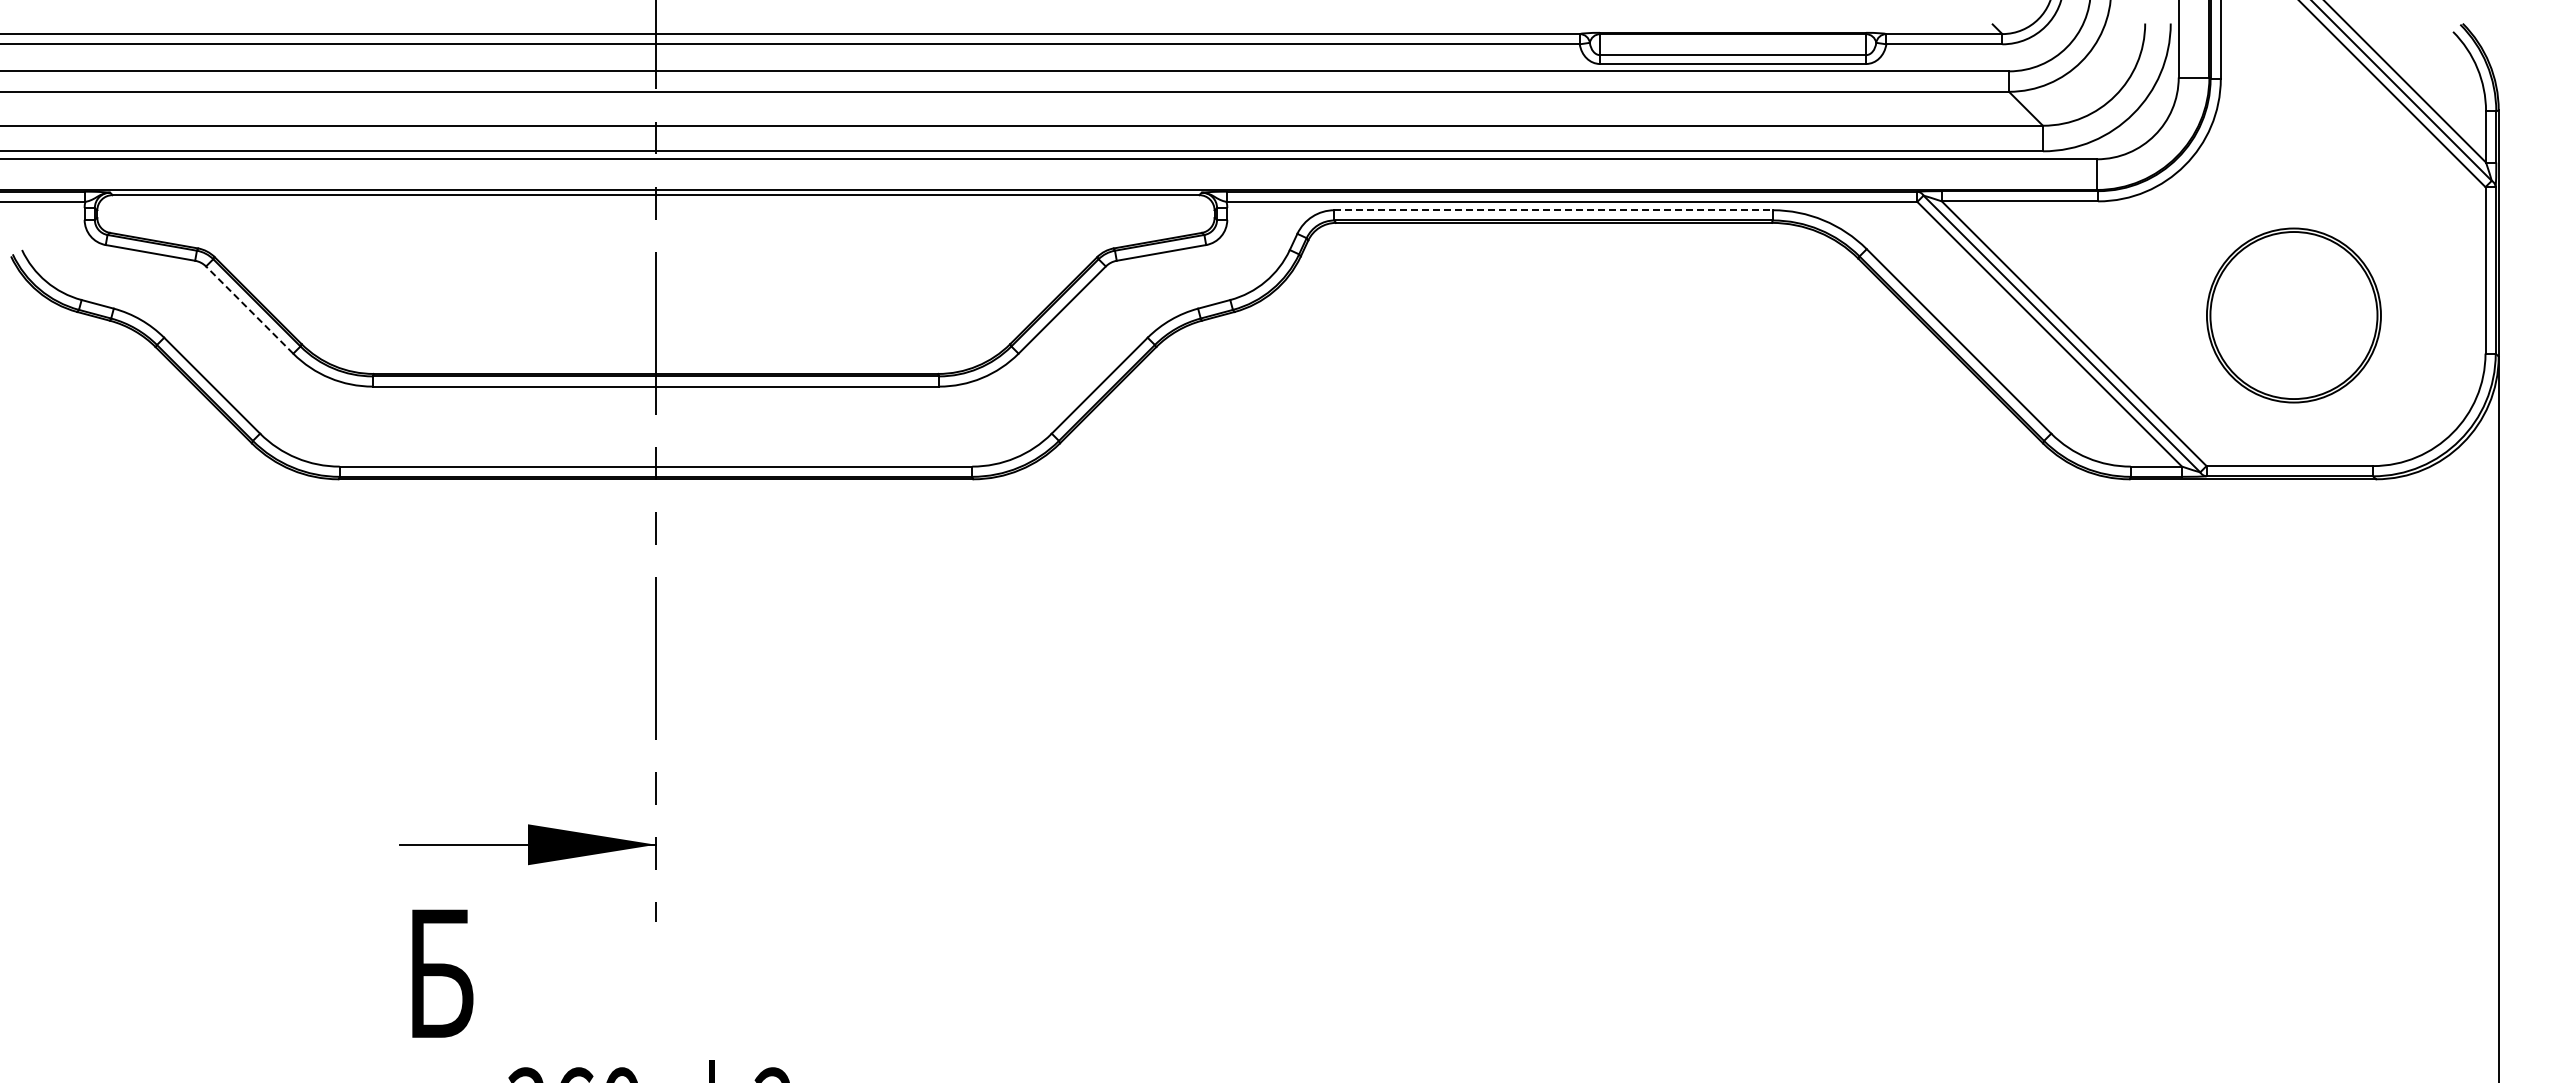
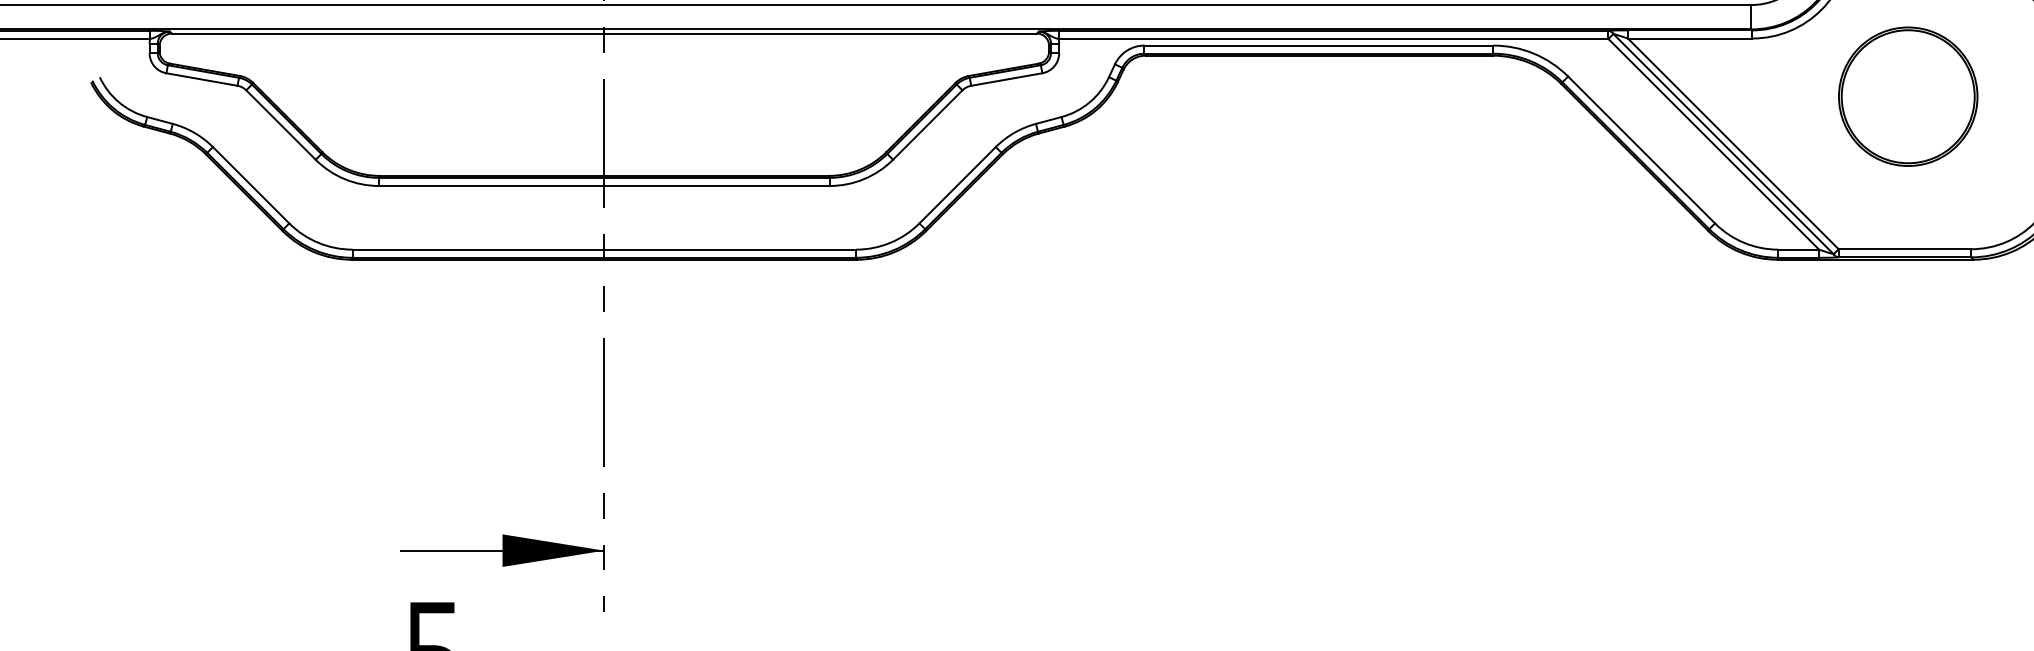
line: (1554, 210) -> (1319, 45), dashed -> solid
line: (249, 310) -> (280, 125), dashed -> solid
part: (2293, 315) -> (1907, 96), moved

